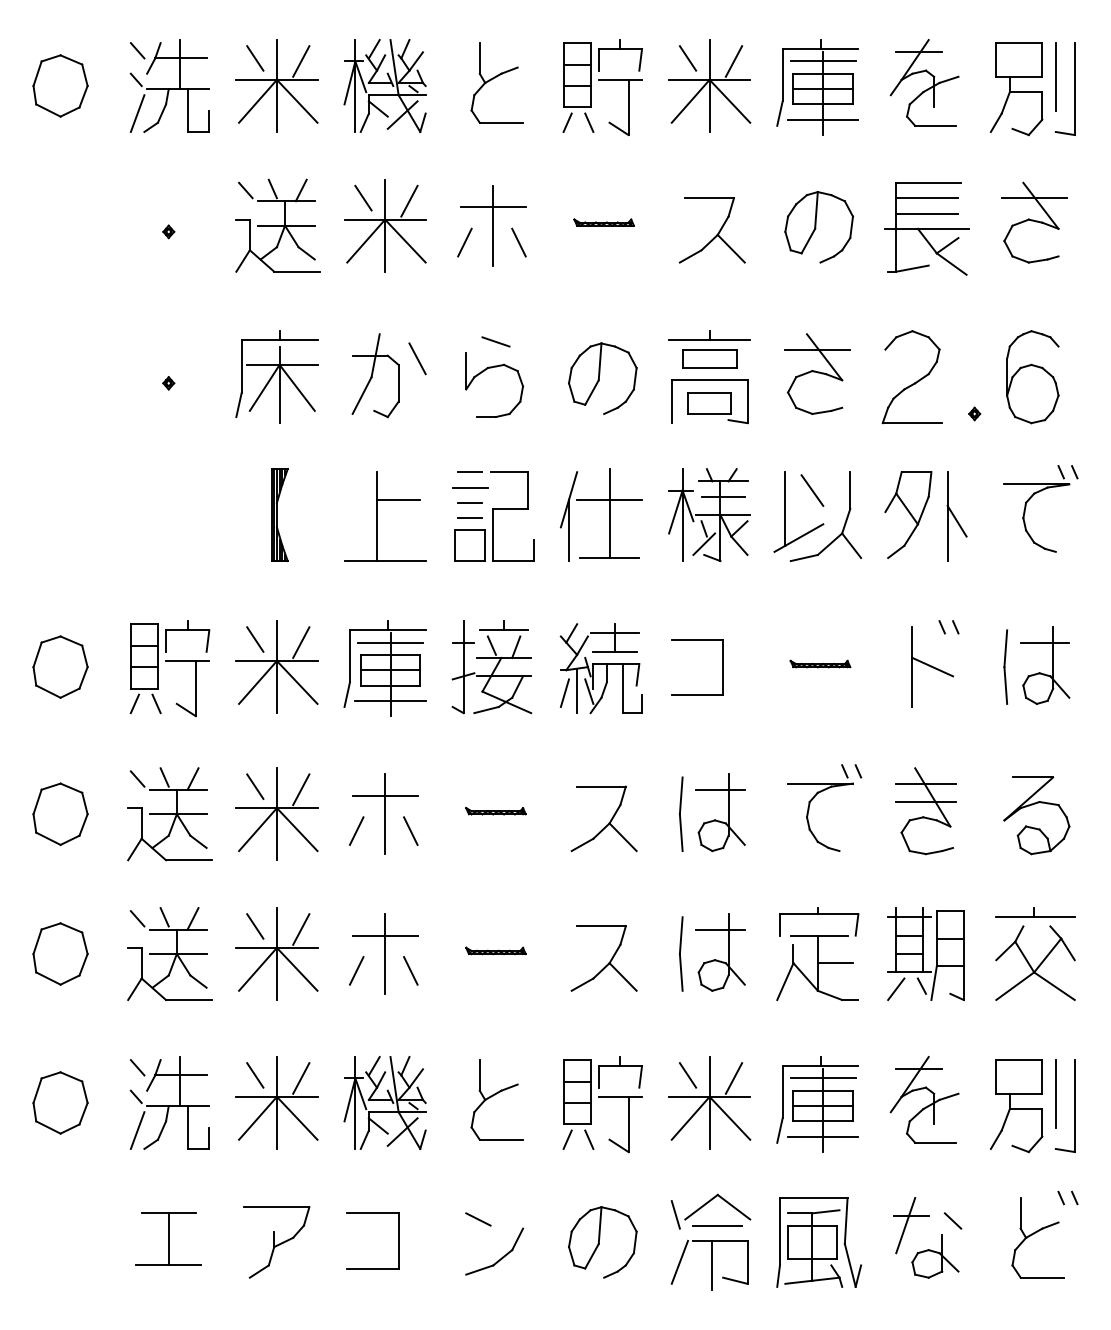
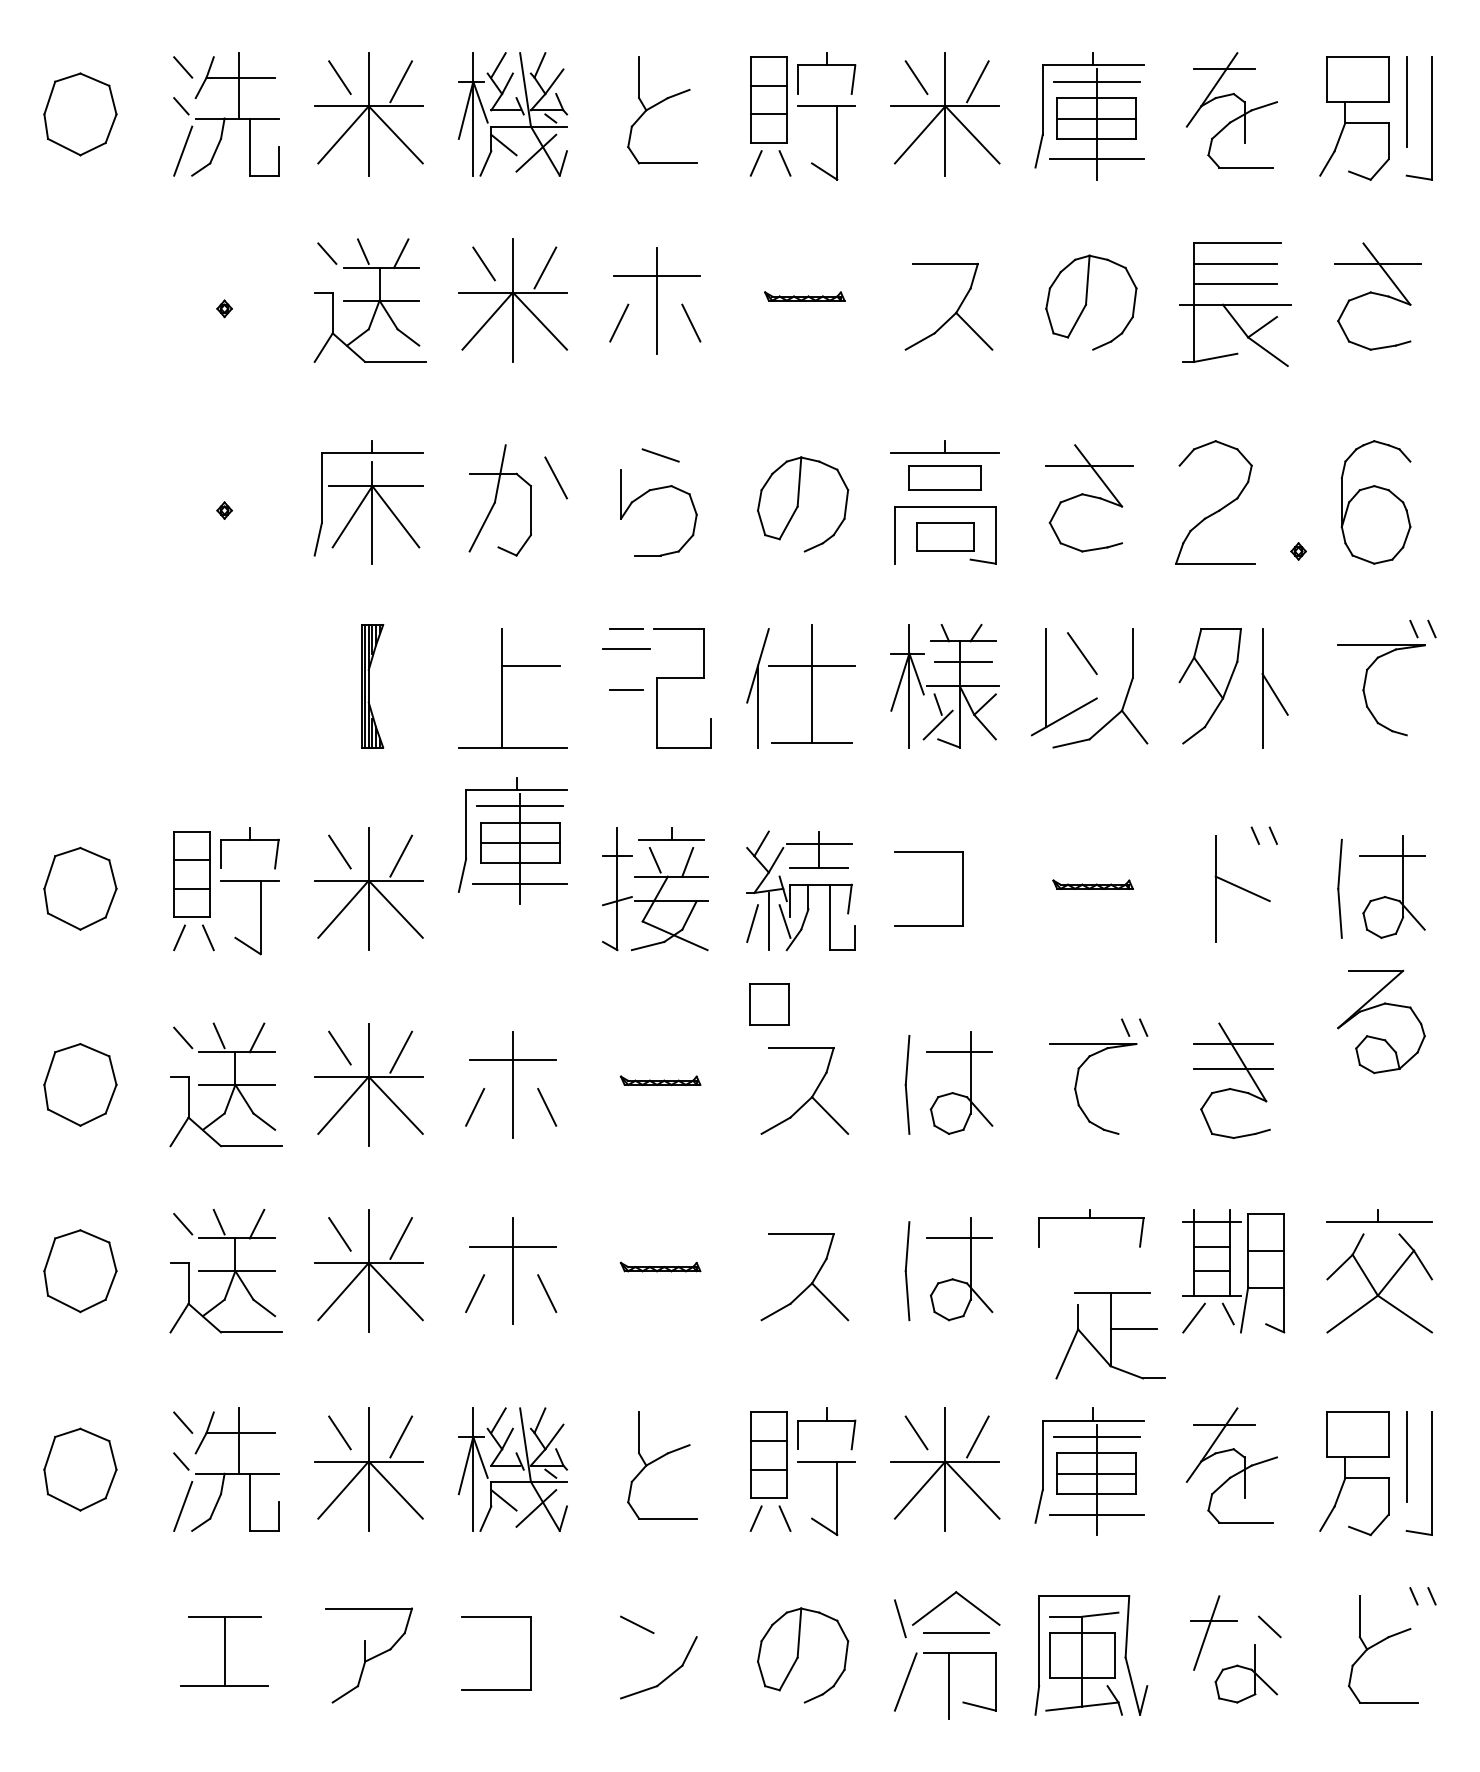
line: (470, 502) -> (626, 669), removed
part: (470, 546) -> (769, 1004), moved
part: (384, 668) -> (512, 840), moved
part: (1033, 804) -> (1376, 1007), moved
part: (817, 967) -> (1110, 1335), moved

